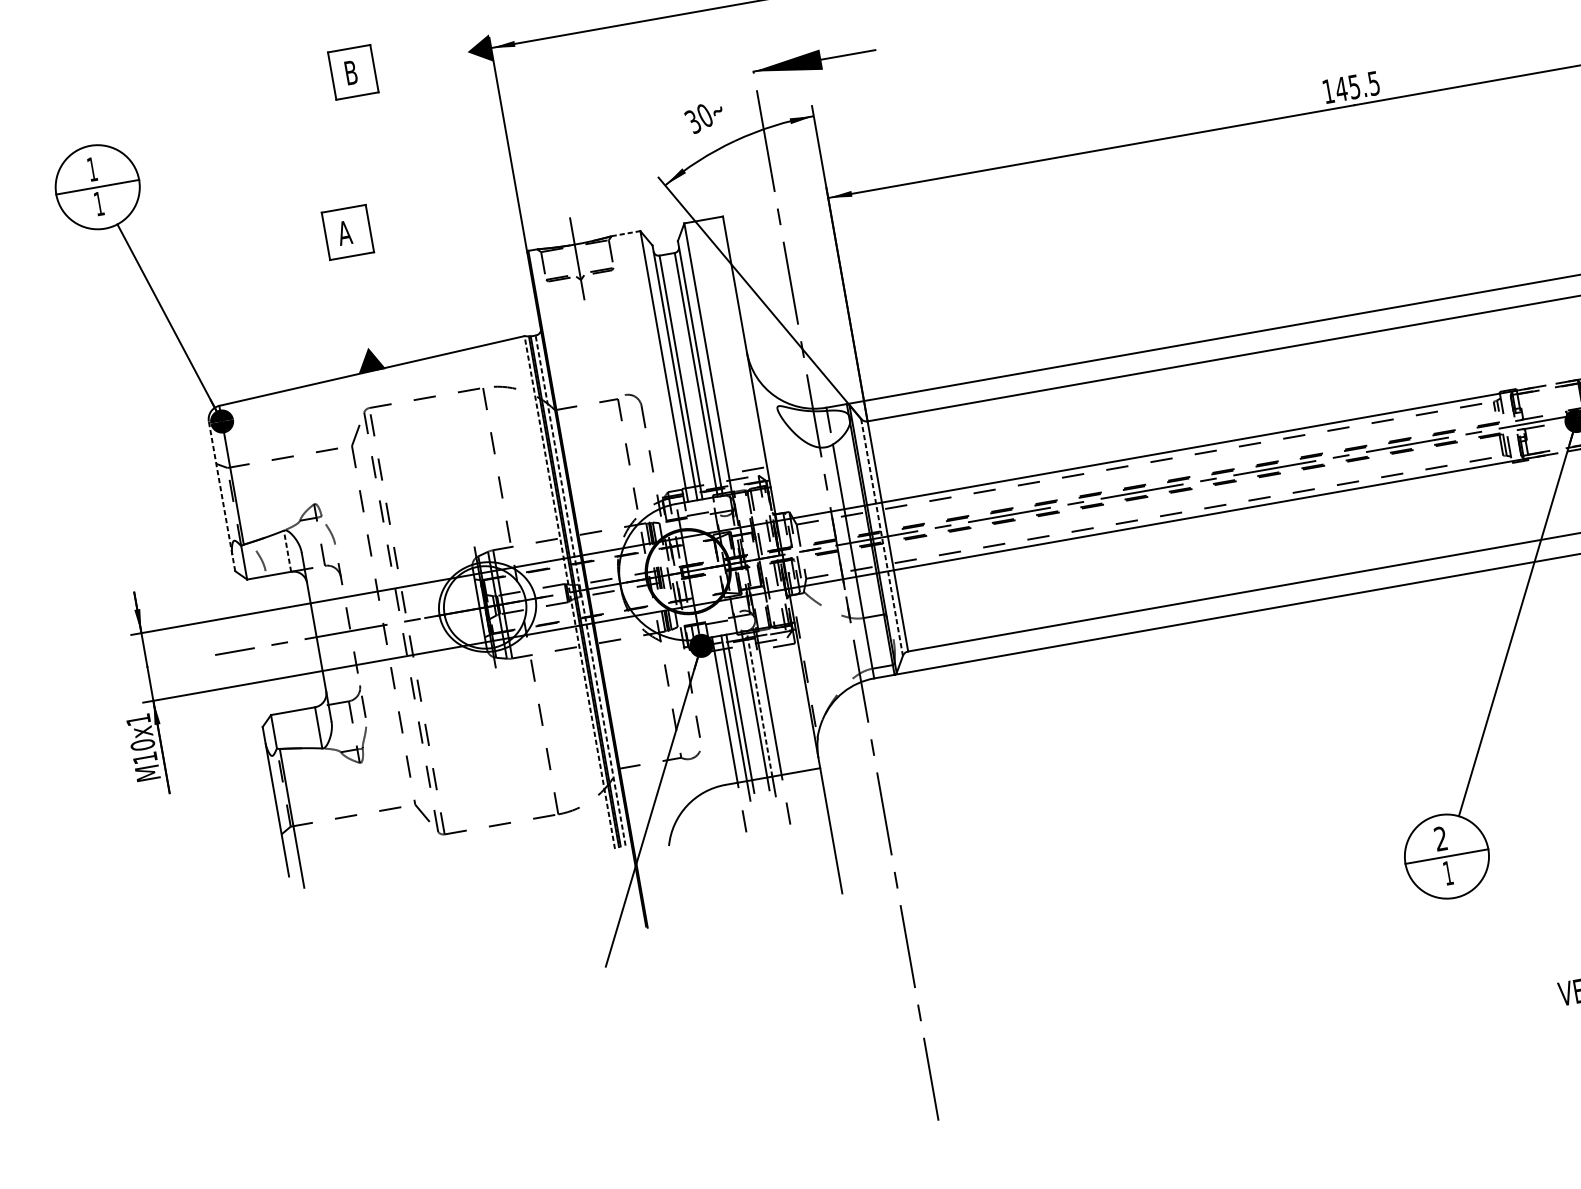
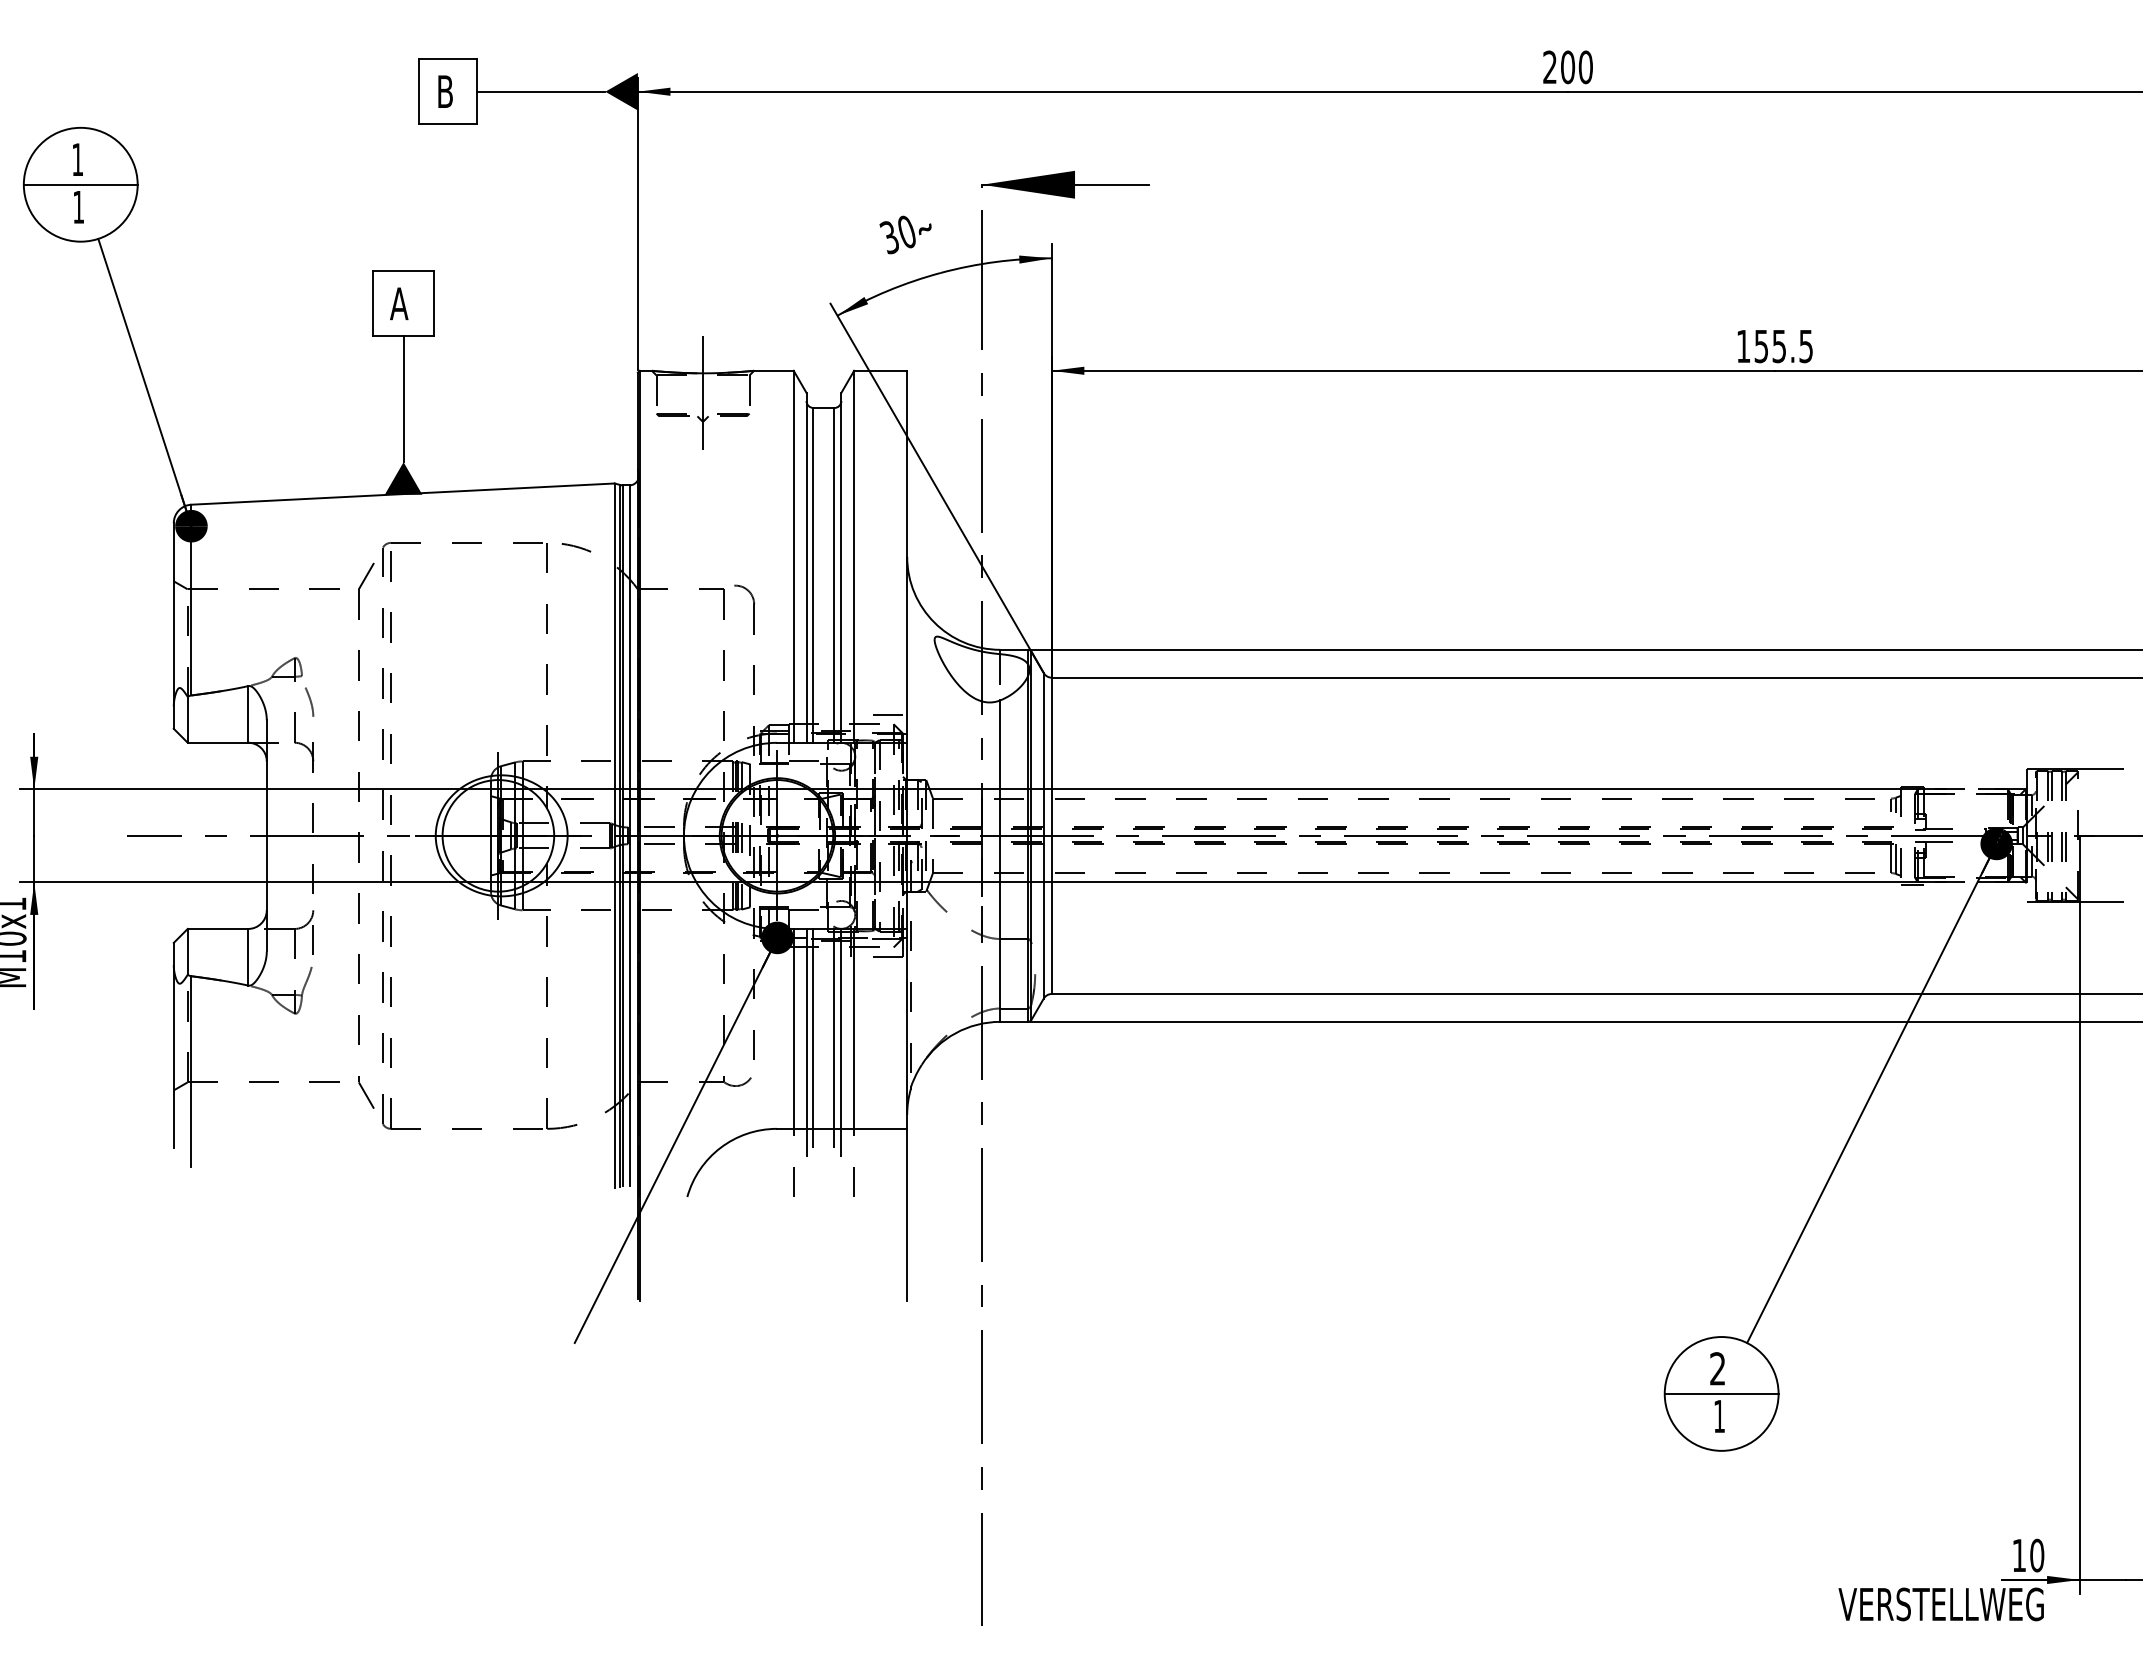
line: (421, 60) -> (541, 91), added
text: (1341, 89) -> (1761, 346), 145.5 -> 155.5
line: (625, 233) -> (773, 370), dashed -> solid
line: (360, 302) -> (403, 399), added
line: (221, 496) -> (173, 626), dashed -> solid
line: (881, 537) -> (1043, 835), dashed -> solid
line: (287, 550) -> (248, 713), dashed -> solid
curve: (260, 560) -> (210, 720), removed
line: (580, 590) -> (629, 835), dashed -> solid
line: (569, 592) -> (614, 835), dashed -> solid
line: (759, 703) -> (841, 1028), dashed -> solid

